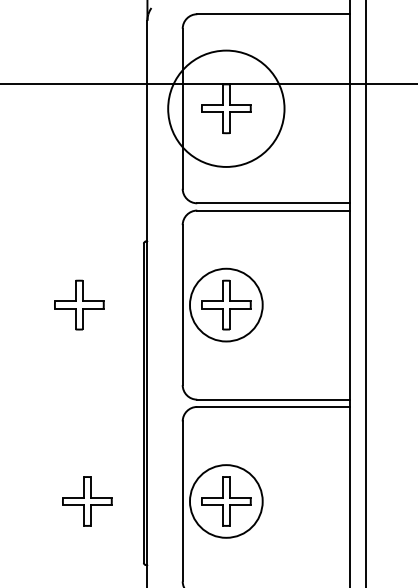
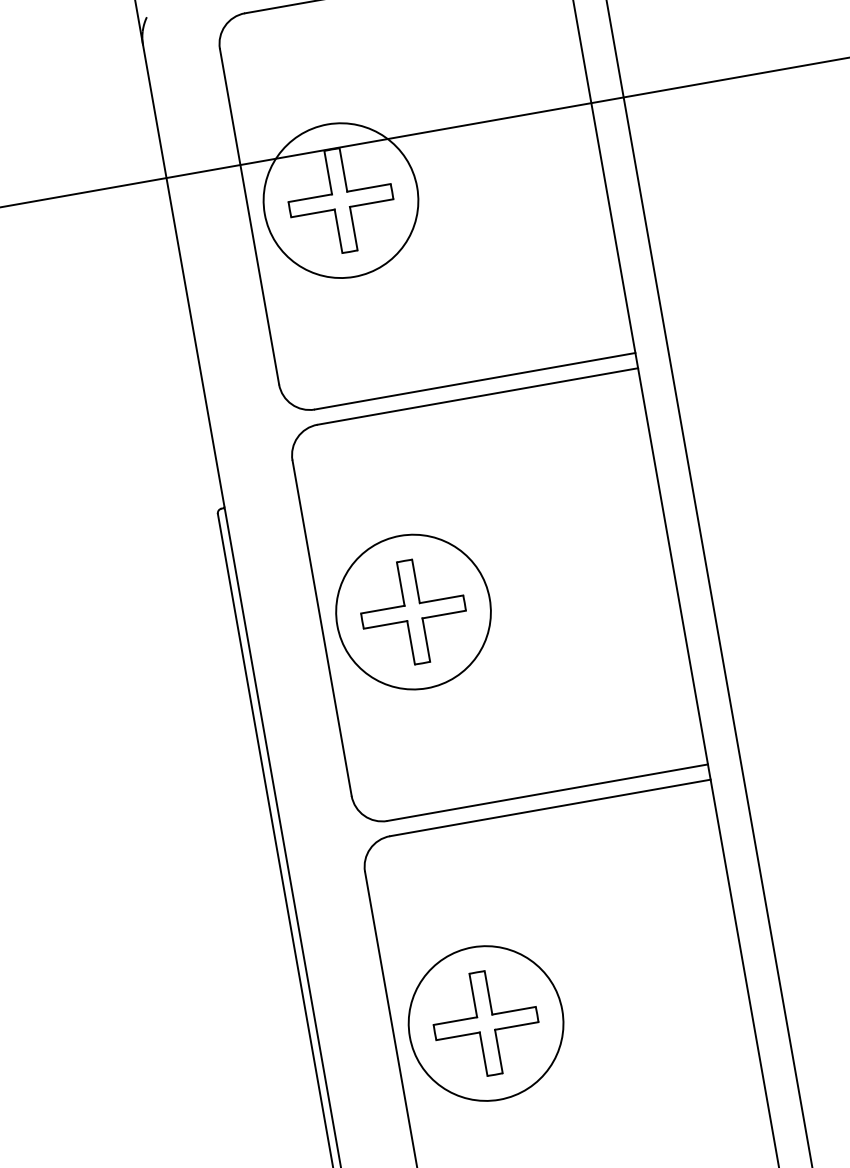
circle: (225, 108) -> (339, 200), size x0.62
part: (79, 304) -> (105, 665), removed
part: (87, 501) -> (195, 1074), removed

